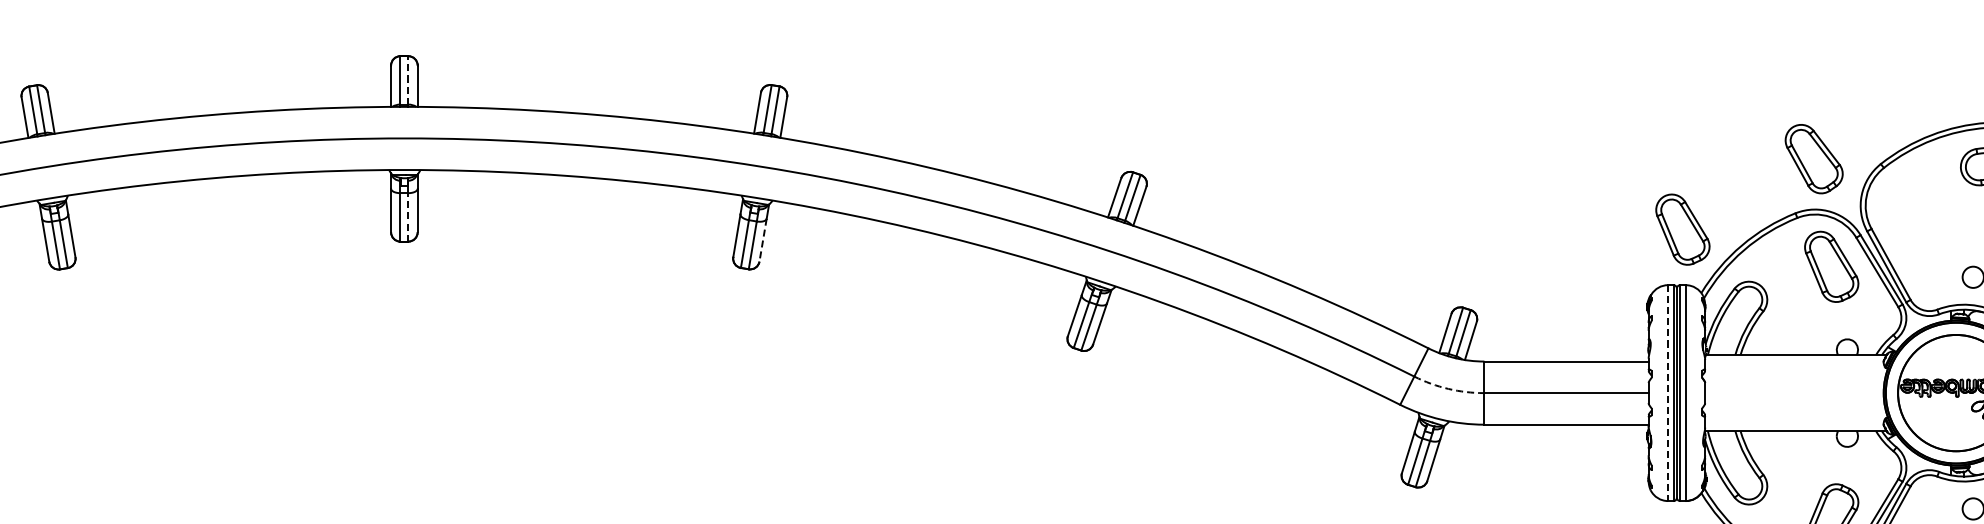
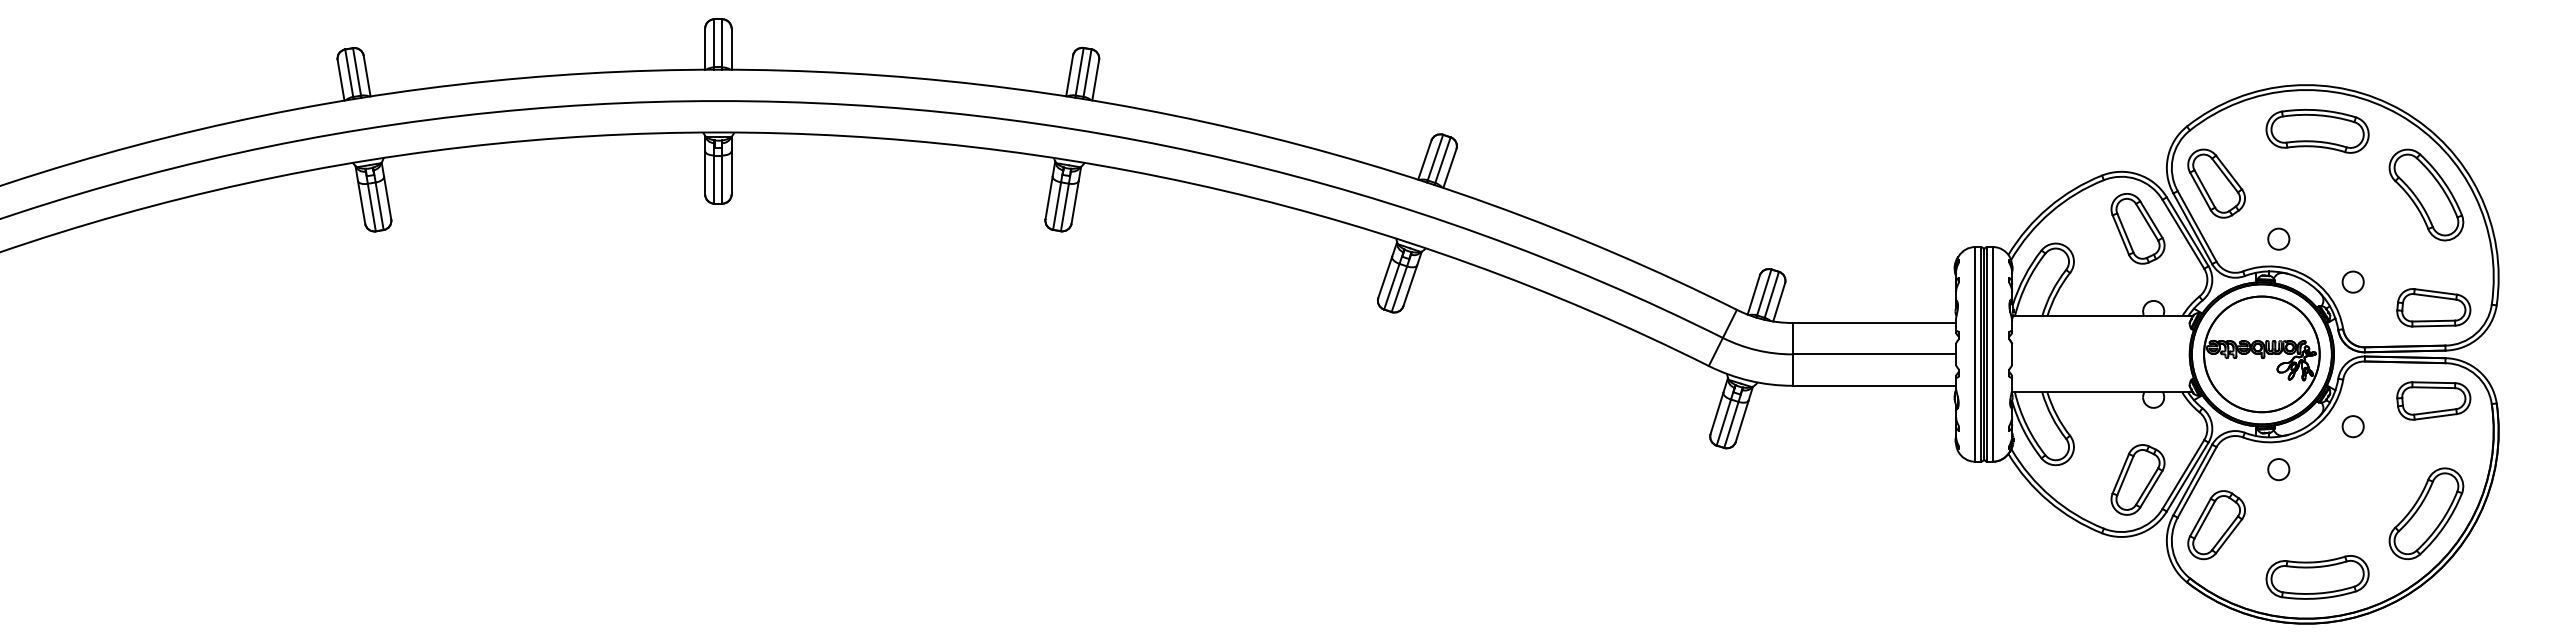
line: (408, 79) -> (722, 42), dashed -> solid
part: (1814, 158) -> (2216, 183), moved
line: (408, 217) -> (722, 179), dashed -> solid
part: (1682, 229) -> (1989, 191), removed
line: (763, 240) -> (1075, 202), dashed -> solid
arc: (1448, 389) -> (1756, 350), dashed -> solid
line: (1668, 393) -> (1975, 354), dashed -> solid

